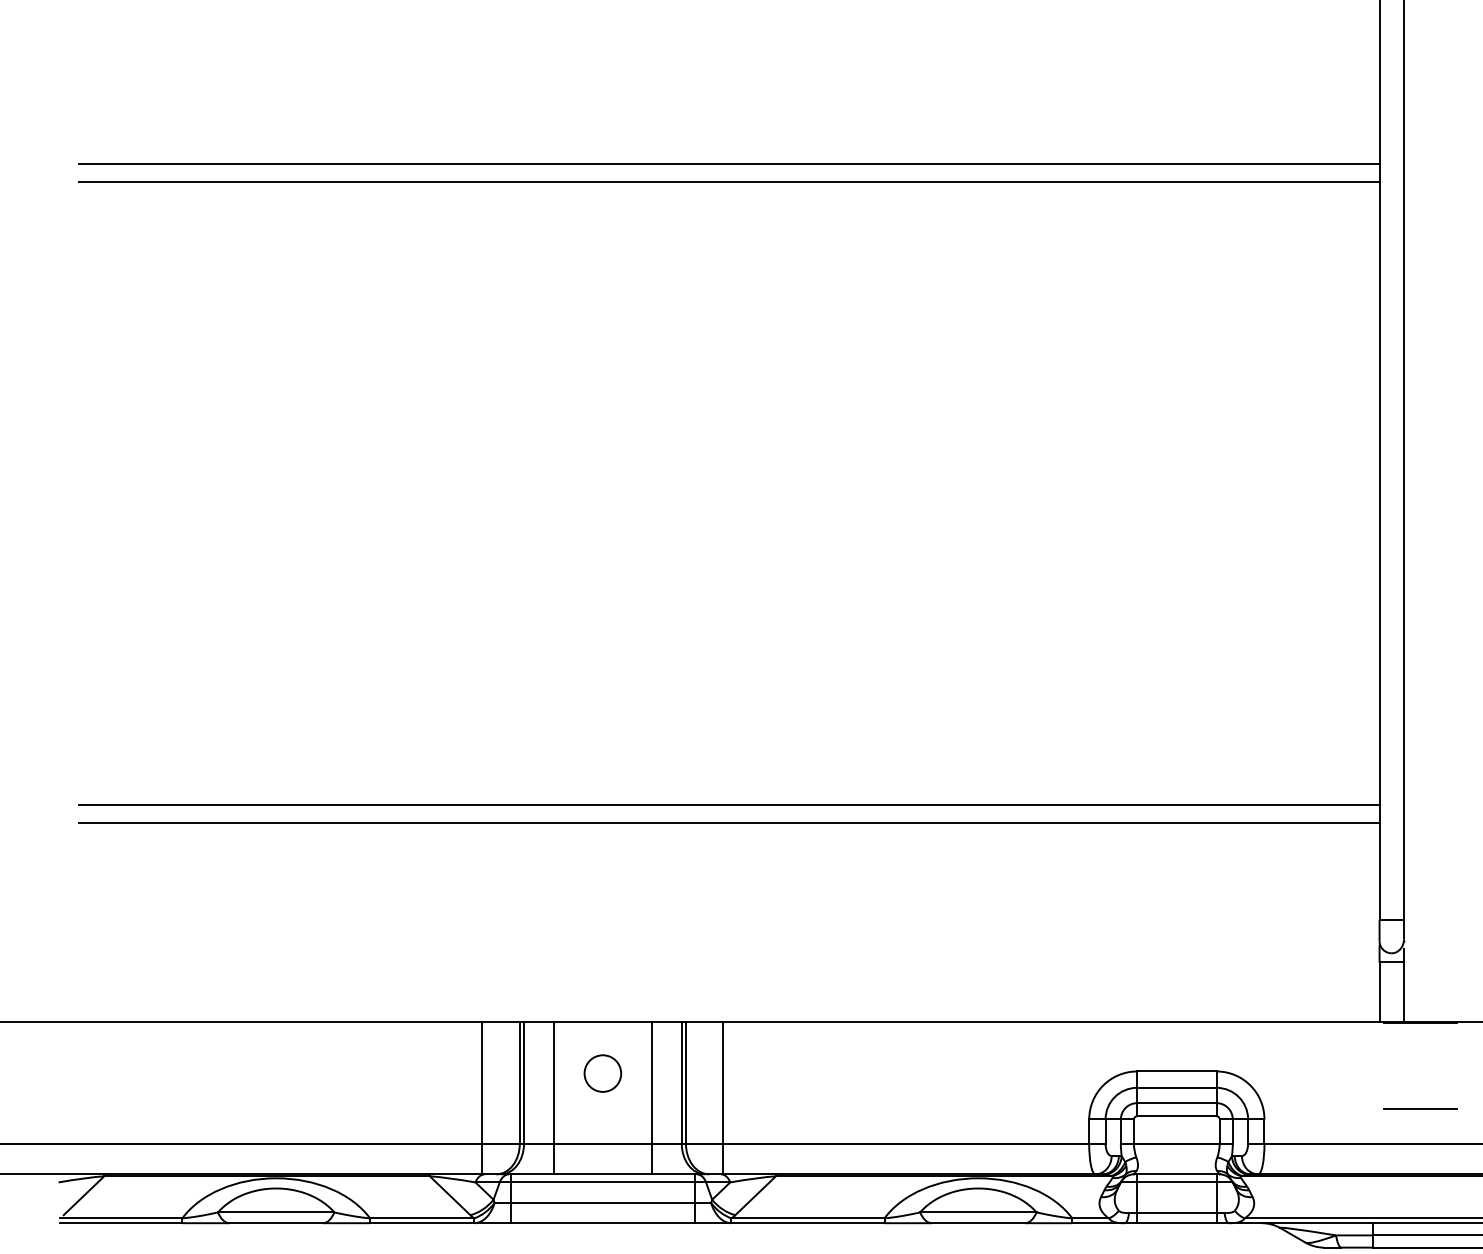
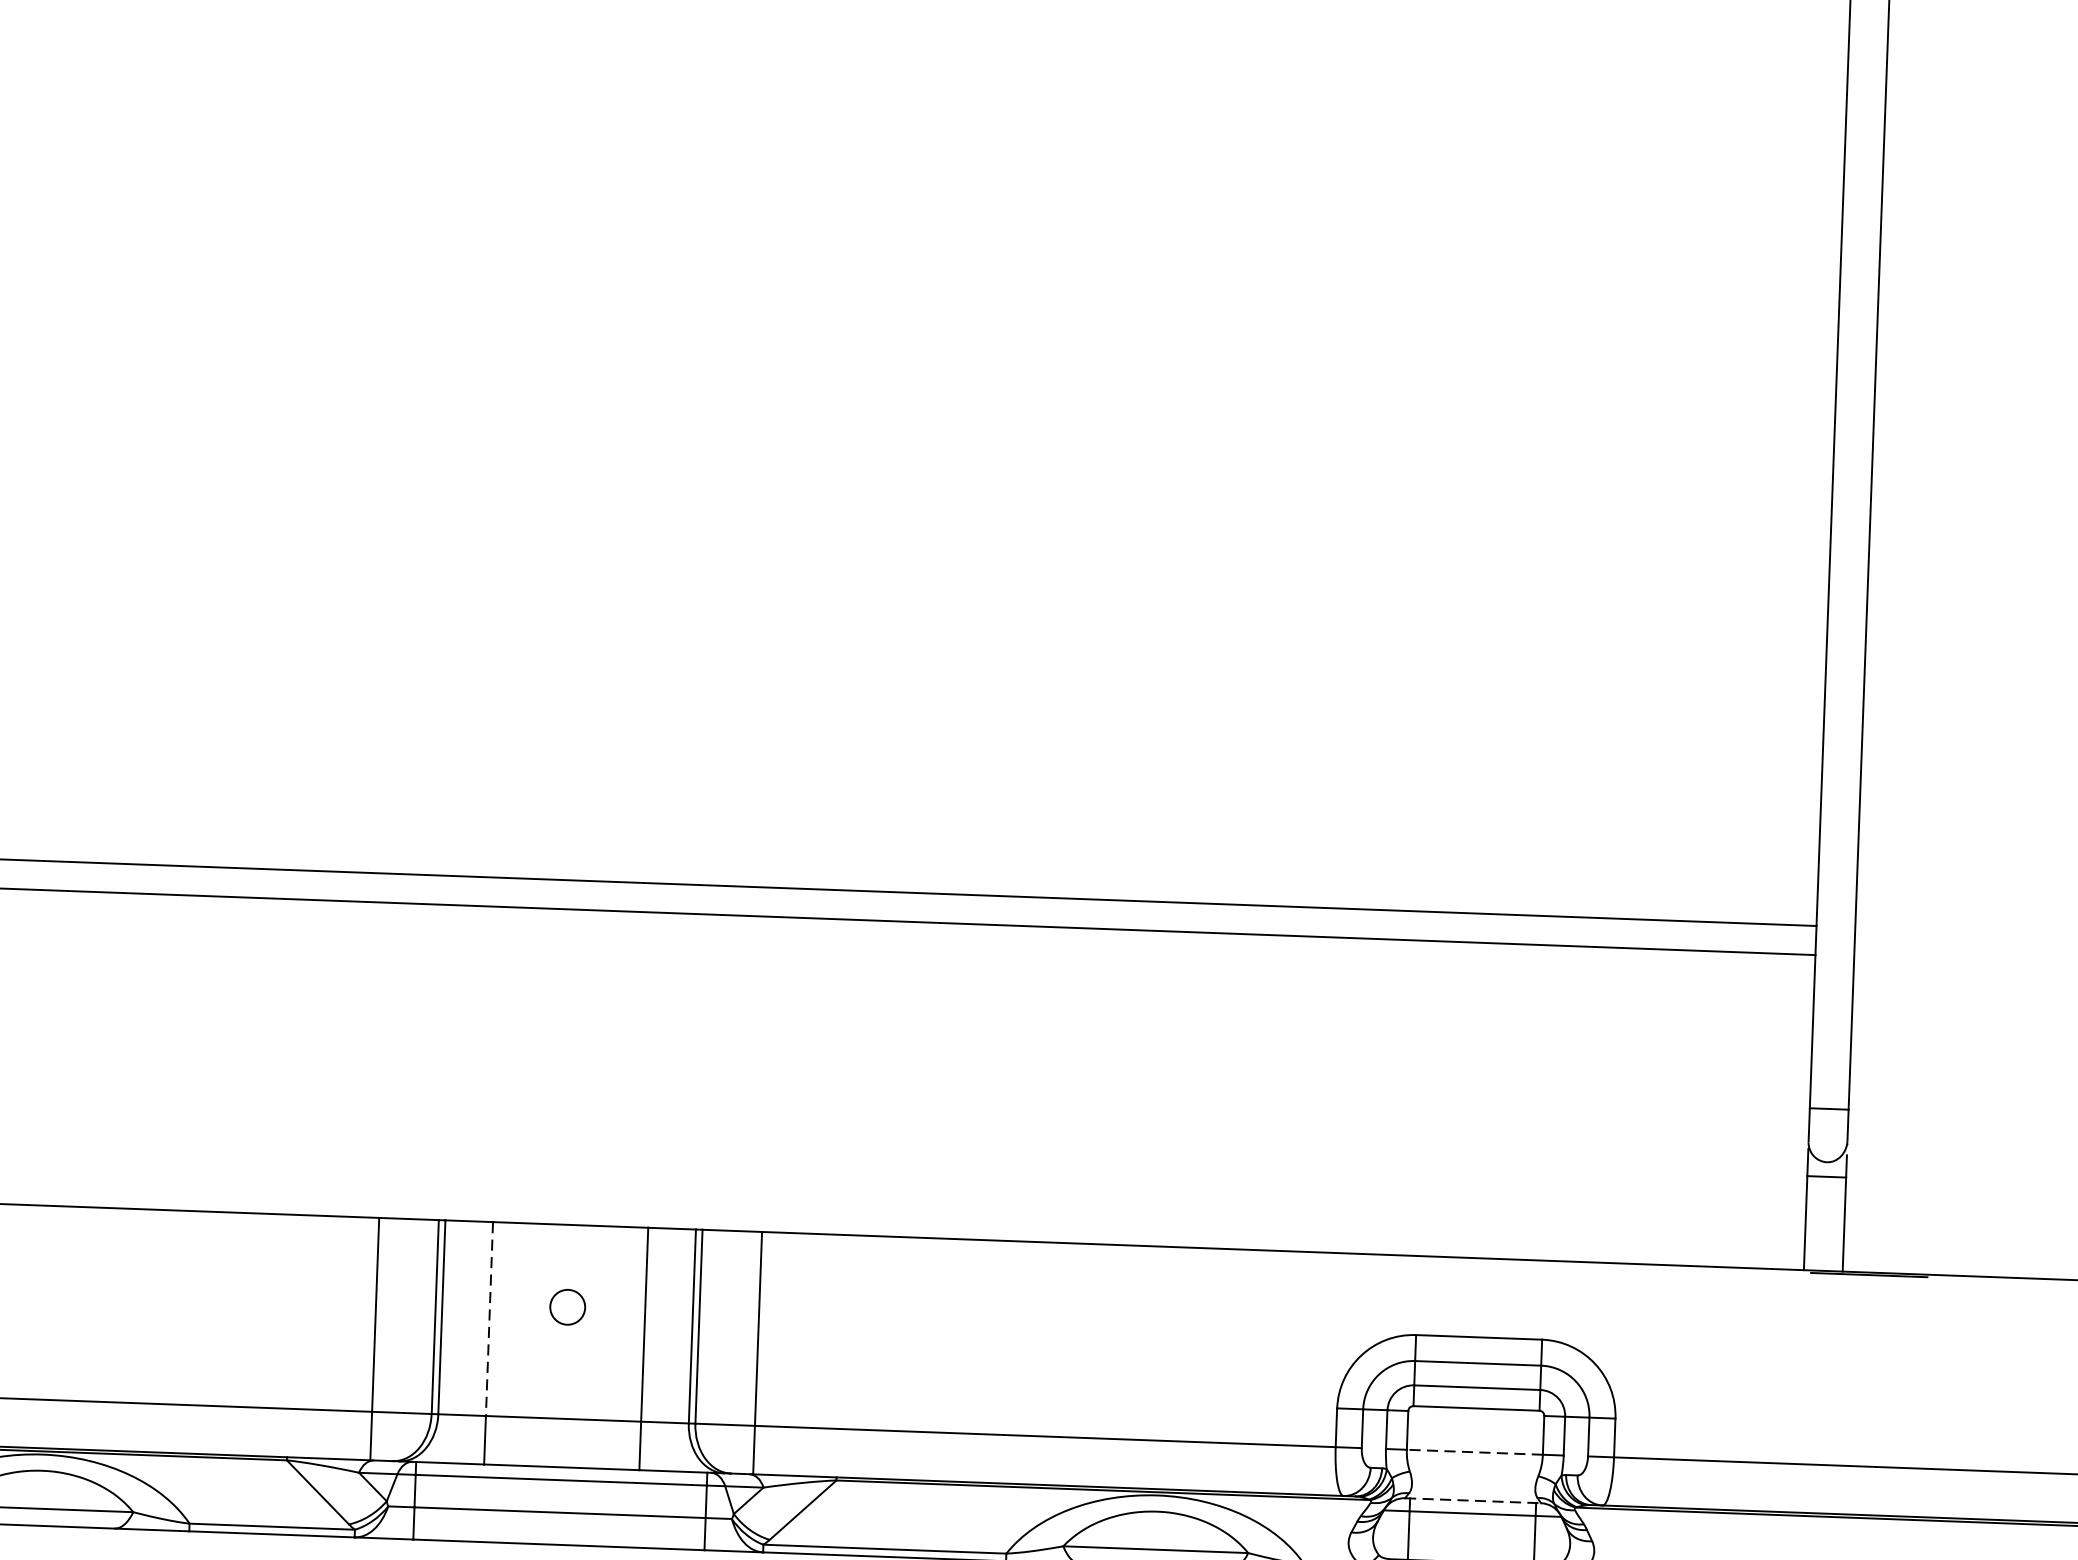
circle: (602, 1073) -> (567, 1307), size x0.6
line: (553, 1083) -> (488, 1320), solid -> dashed
line: (1420, 1108) -> (1863, 1410), removed
line: (1176, 1143) -> (1474, 1451), solid -> dashed
line: (1176, 1174) -> (1472, 1500), solid -> dashed

